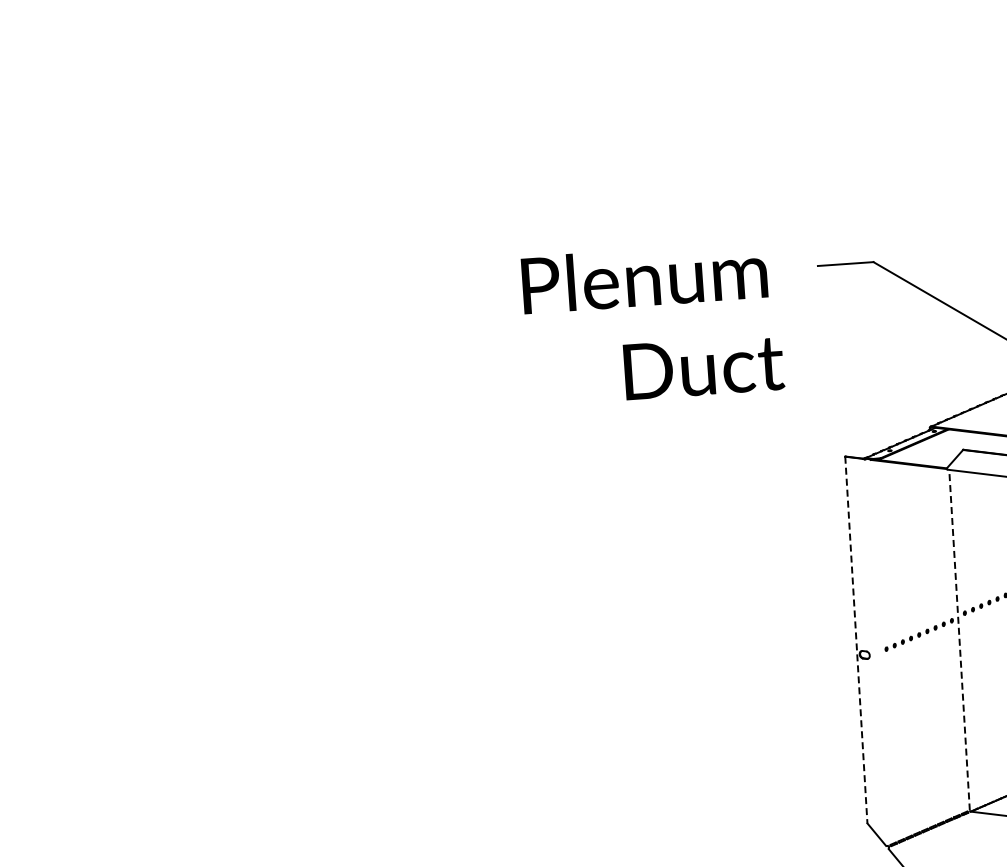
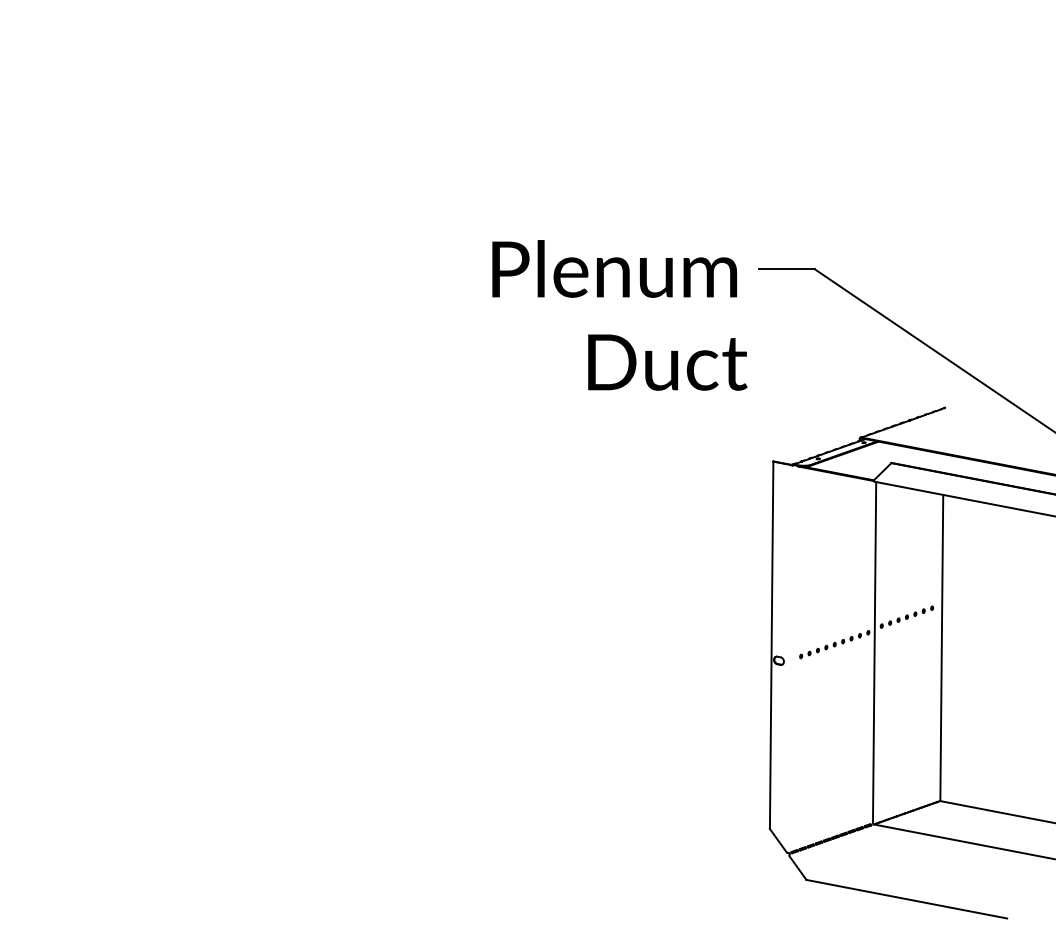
text: (652, 323) -> (619, 315), moved
line: (856, 640) -> (771, 645), dashed -> solid
line: (959, 640) -> (874, 652), dashed -> solid

